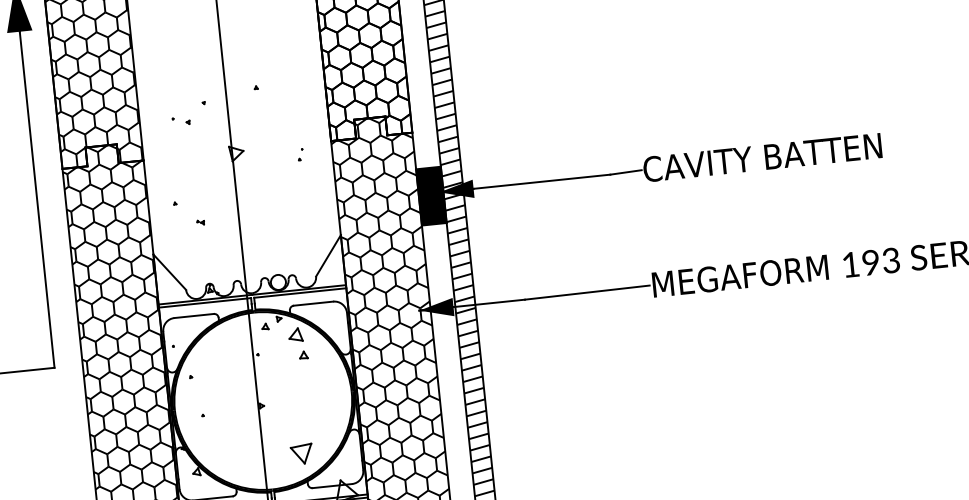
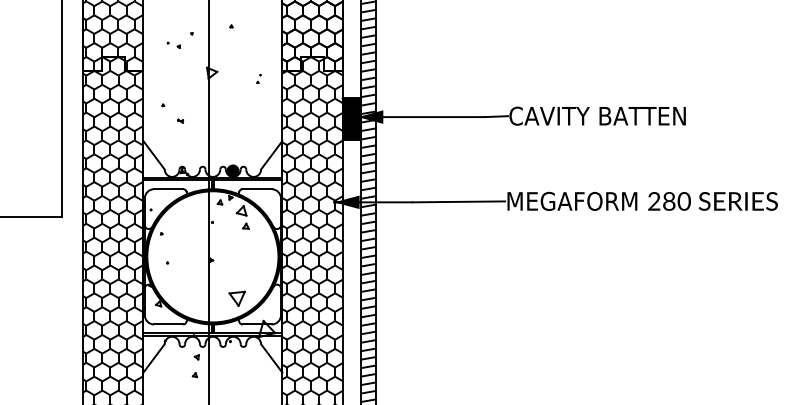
text: (871, 262) -> (669, 201), 193 -> 280
fill: (277, 281) -> (232, 170), added

